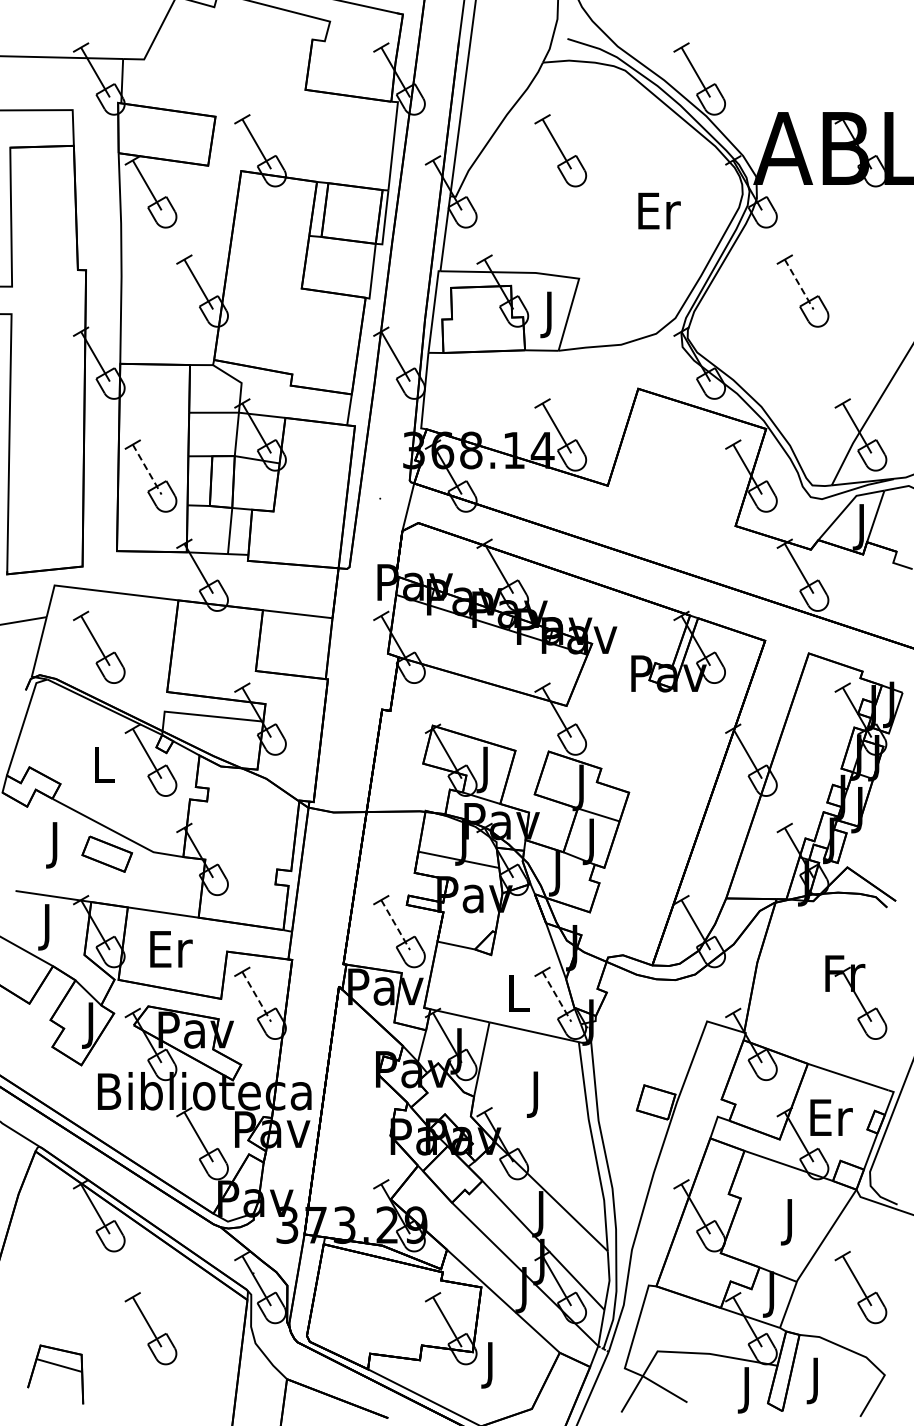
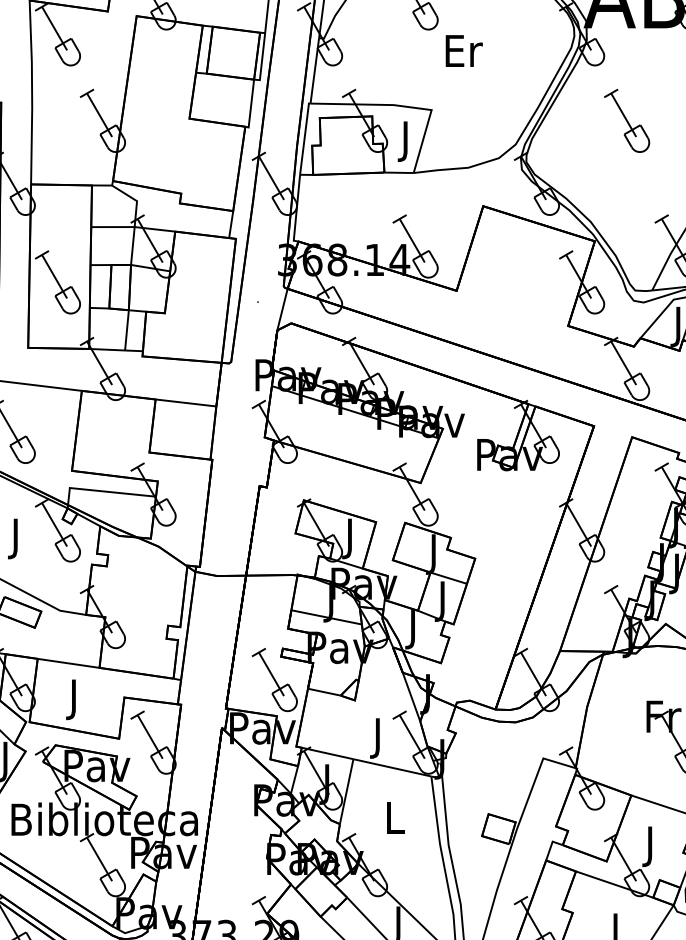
text: (659, 210) -> (464, 50), moved
line: (799, 284) -> (623, 115), dashed -> solid
line: (147, 469) -> (54, 276), dashed -> solid
text: (103, 769) -> (16, 538), L -> J
line: (395, 925) -> (271, 674), dashed -> solid
text: (171, 954) -> (75, 700), Er -> J
line: (256, 996) -> (150, 736), dashed -> solid
line: (556, 996) -> (411, 736), dashed -> solid
text: (518, 998) -> (378, 738), L -> J
text: (536, 1094) -> (394, 822), J -> L
text: (831, 1122) -> (651, 846), Er -> J

